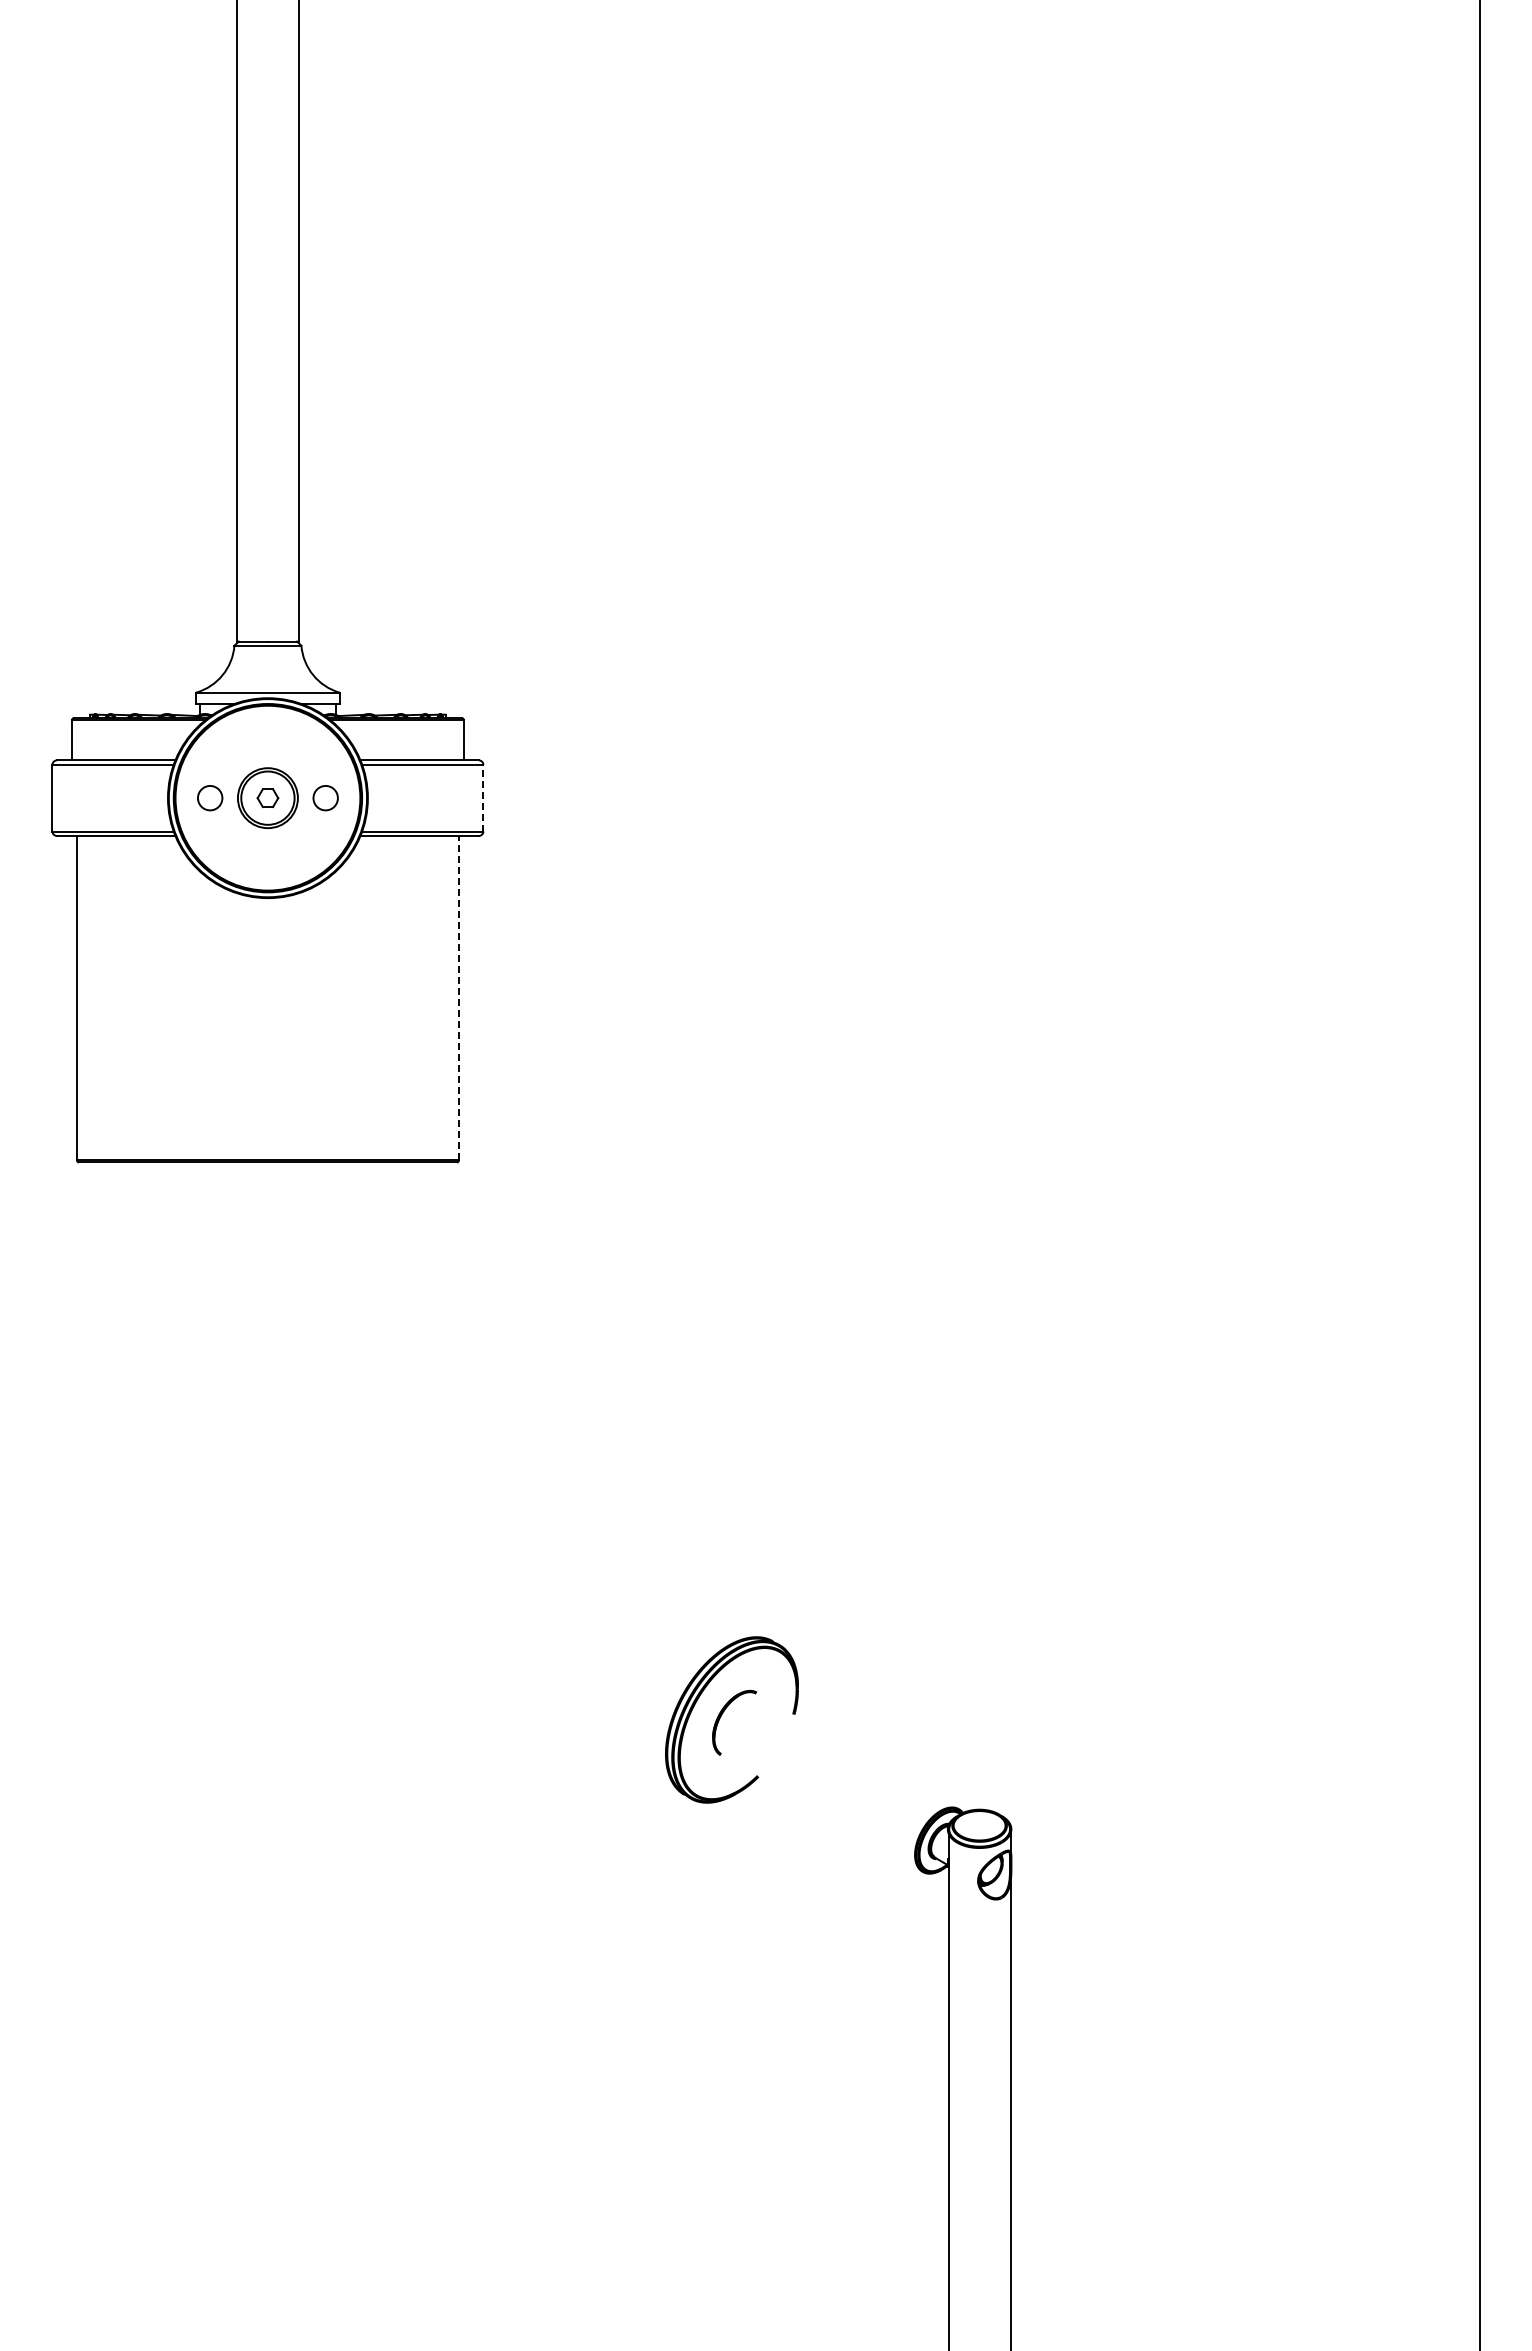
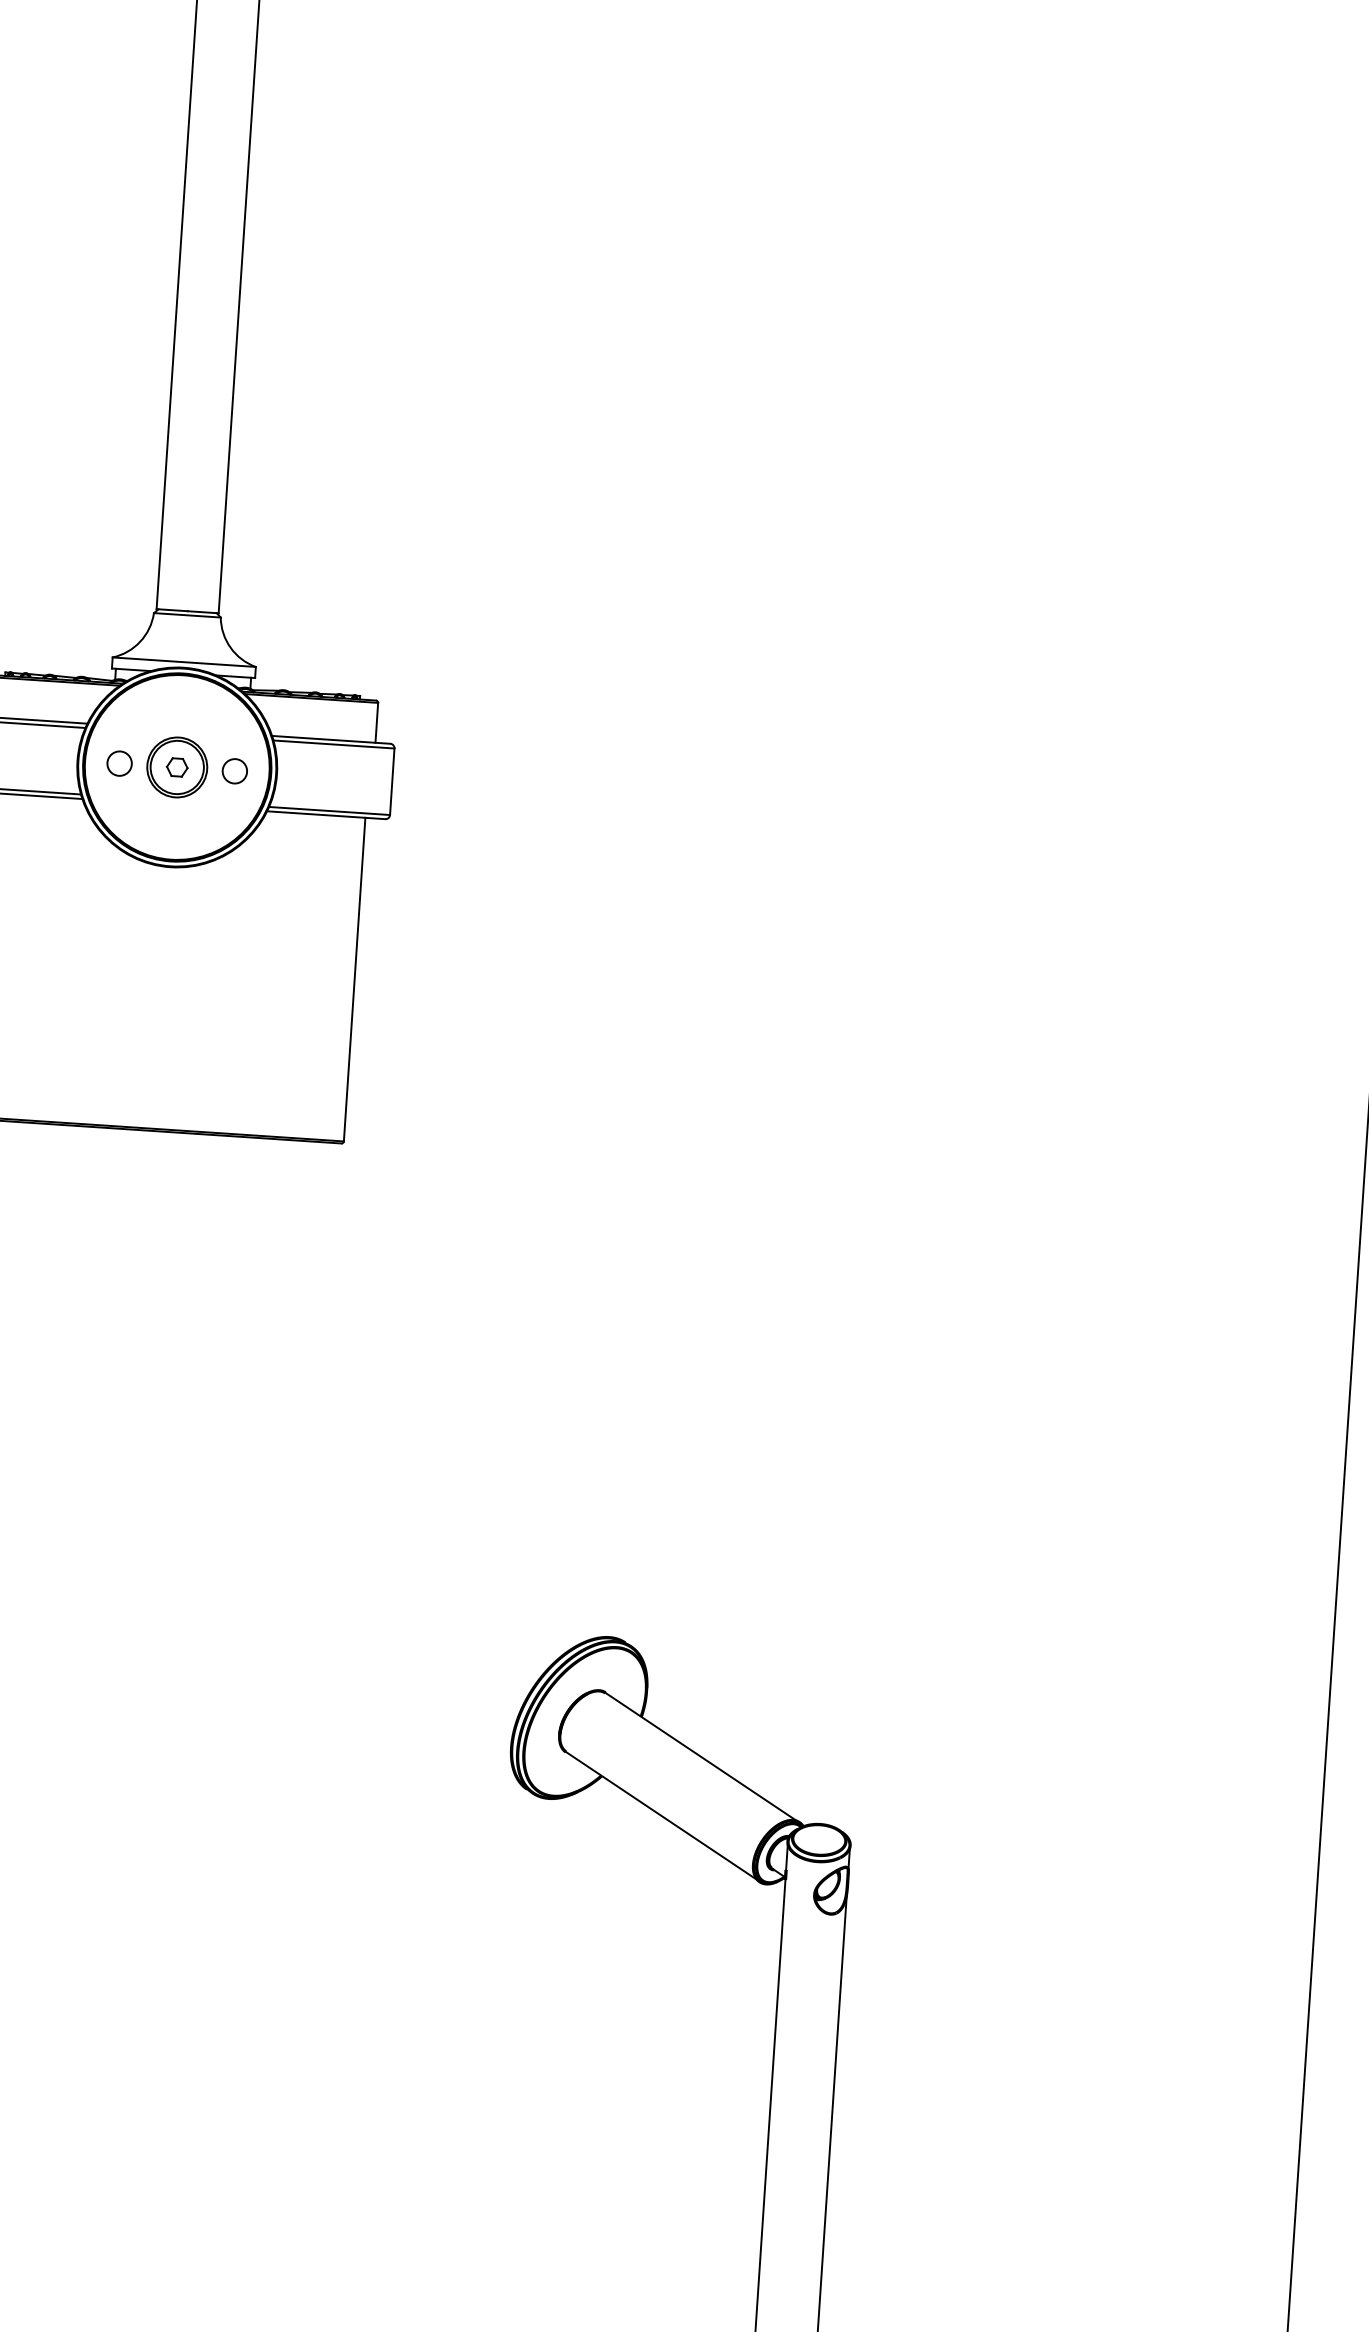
line: (483, 797) -> (392, 781), dashed -> solid
line: (458, 997) -> (354, 978), dashed -> solid
line: (857, 1751) -> (702, 1757), added
line: (822, 1812) -> (663, 1816), added

